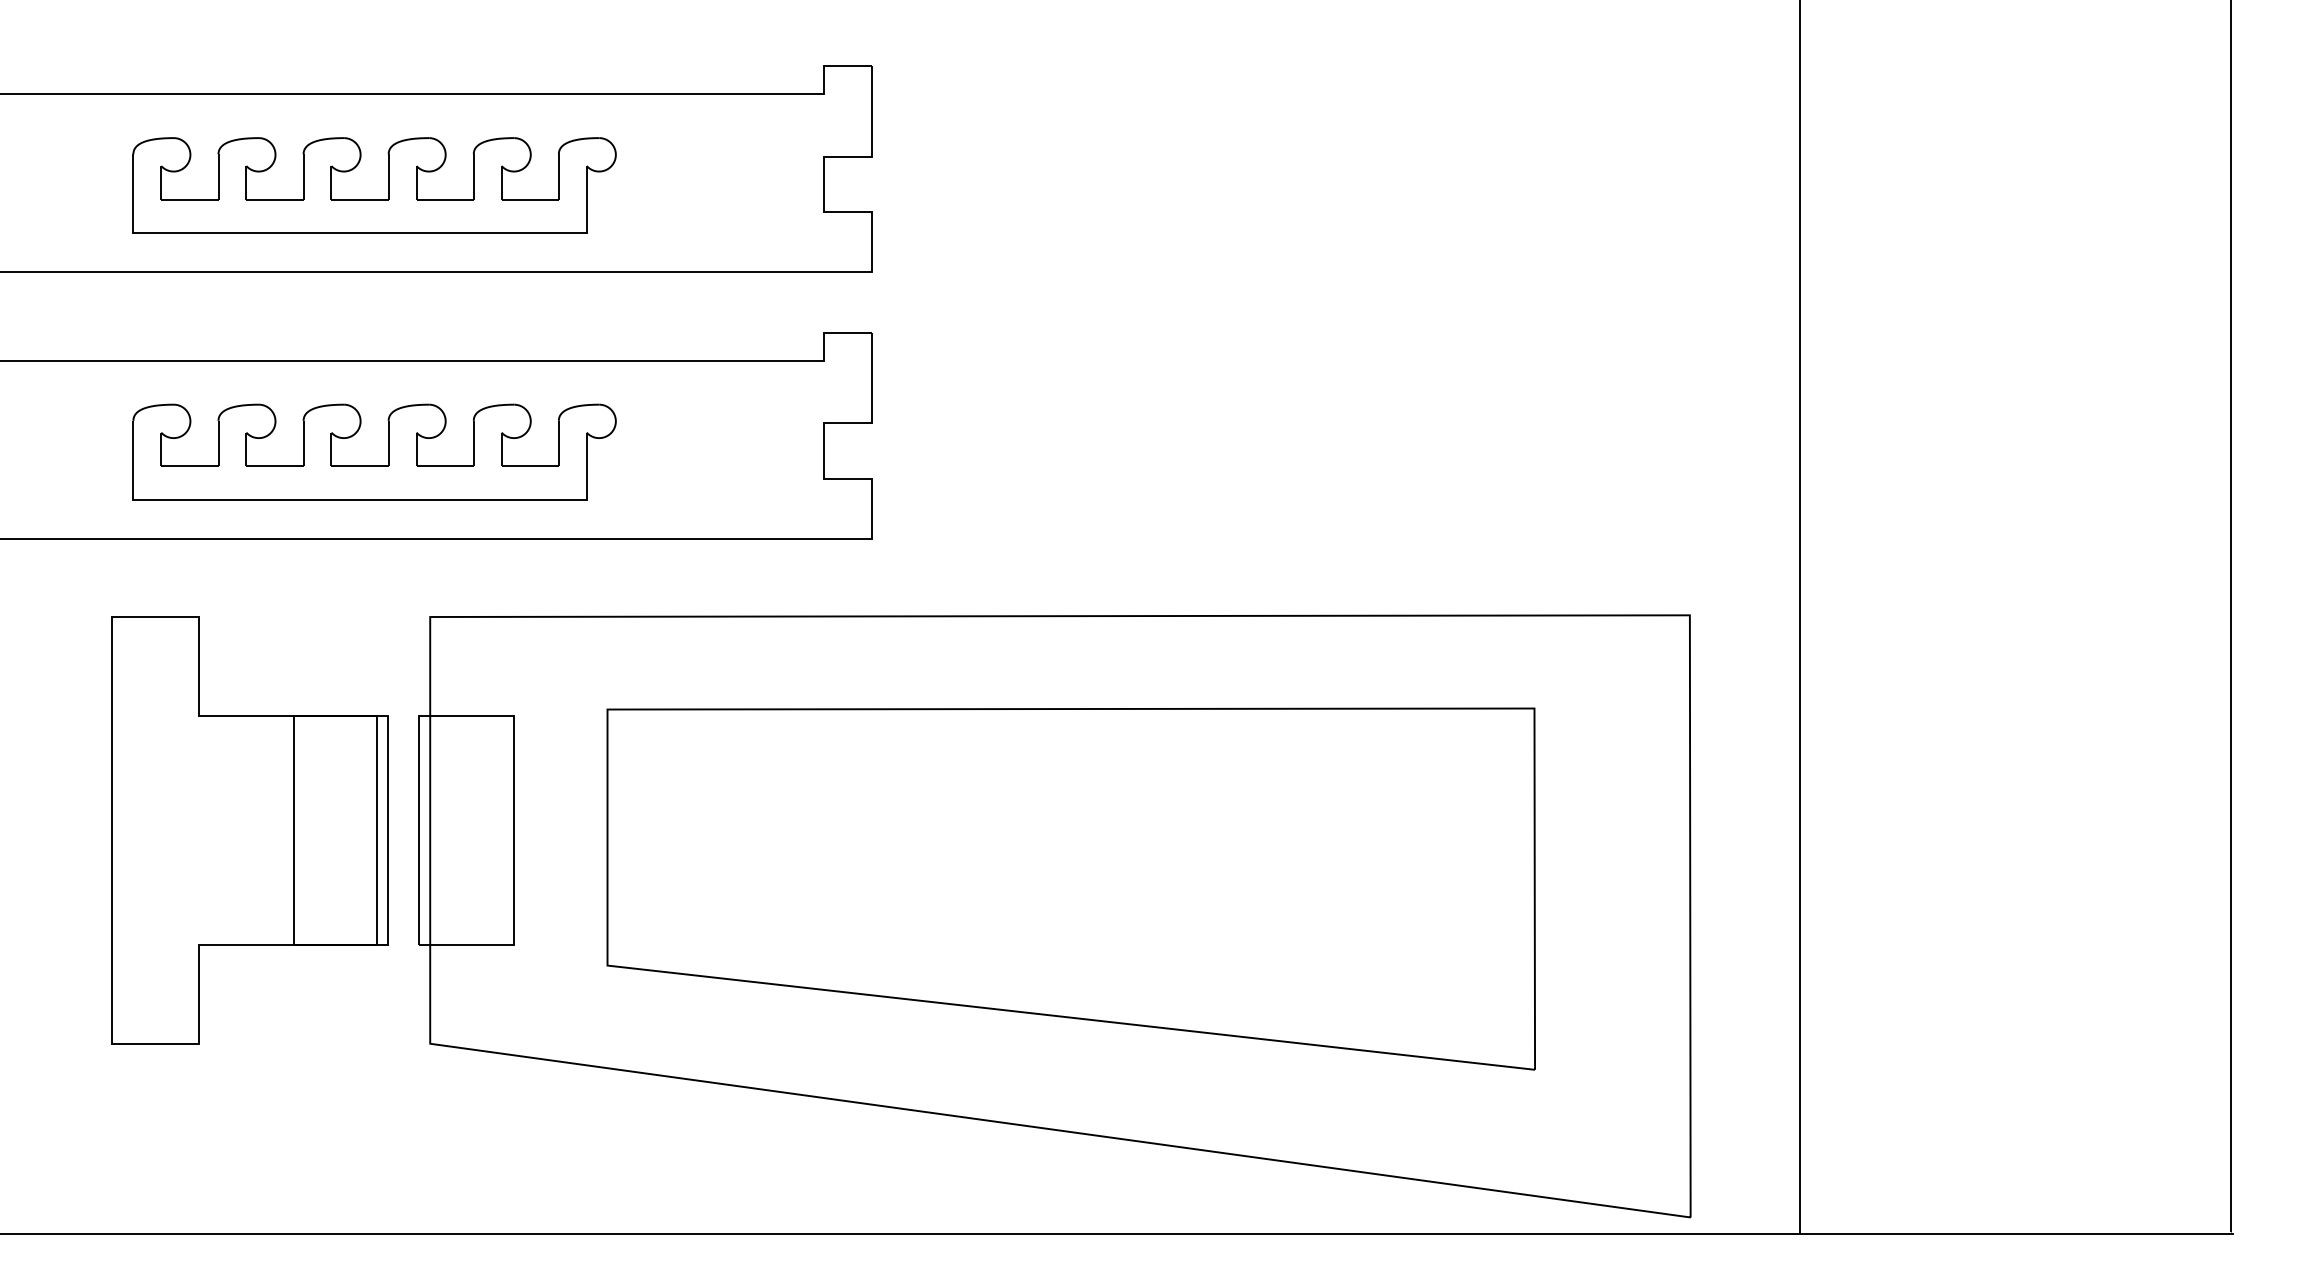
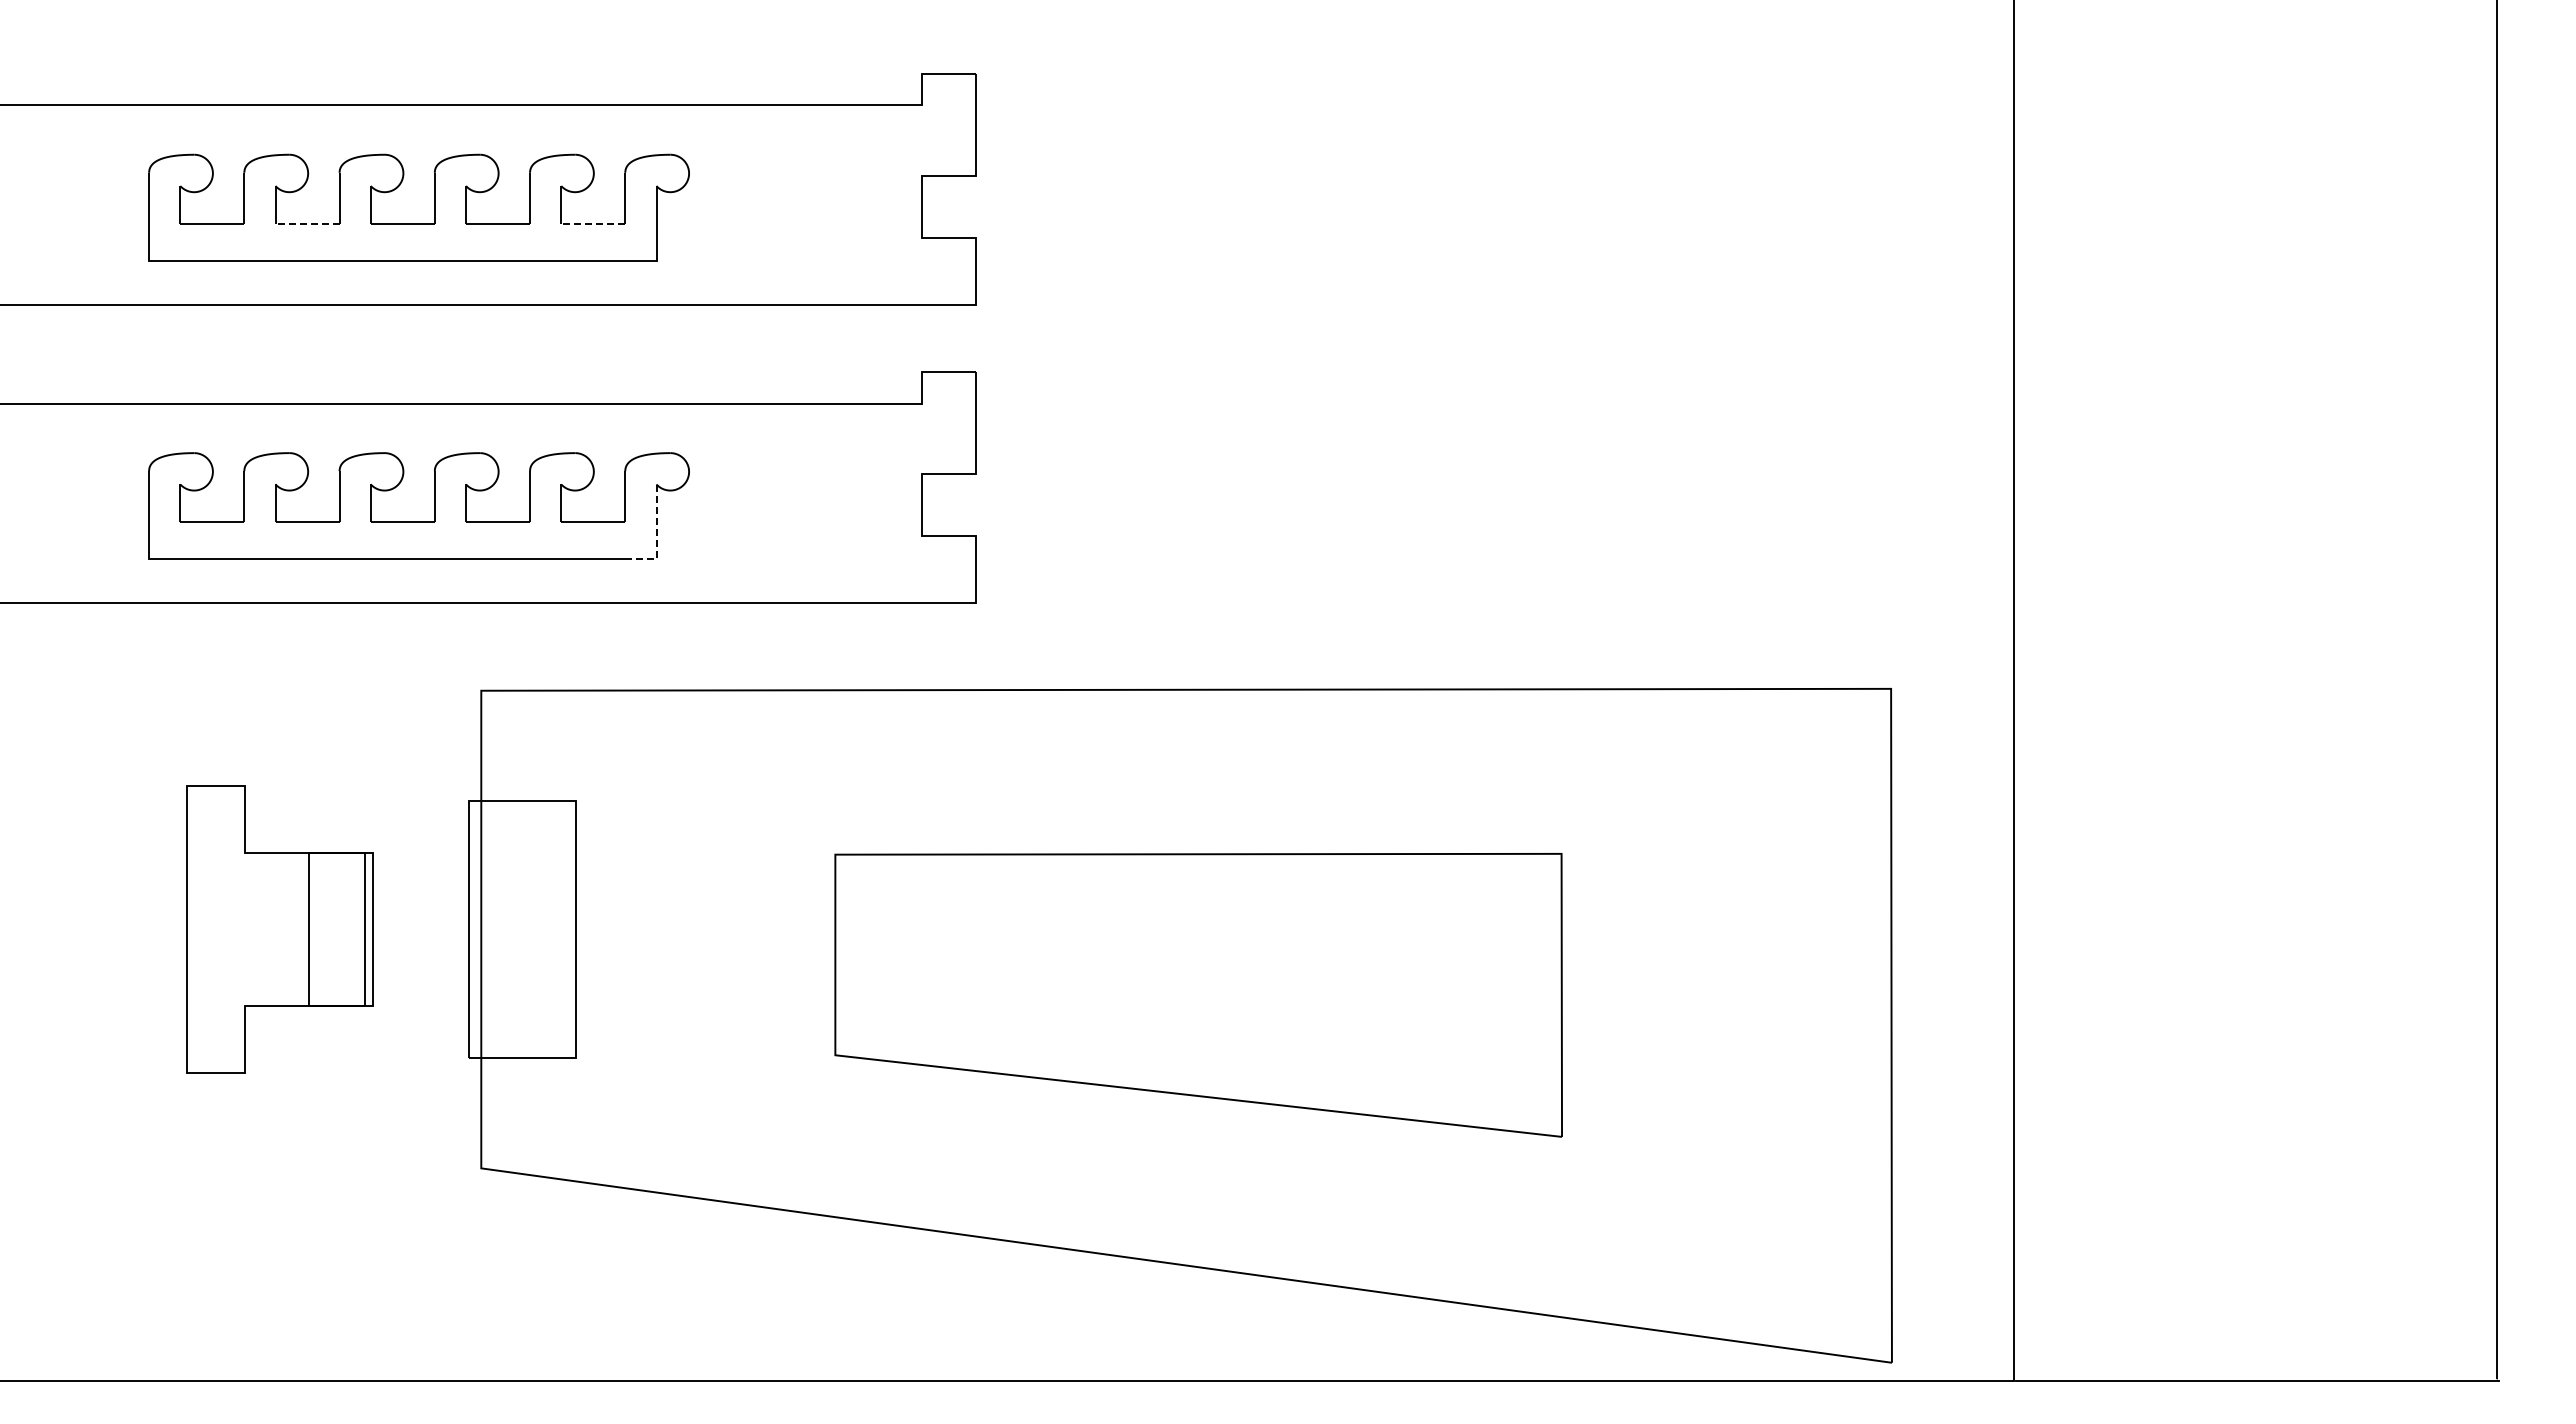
line: (274, 199) -> (307, 223), solid -> dashed
line: (529, 199) -> (592, 223), solid -> dashed
line: (586, 480) -> (656, 537), solid -> dashed
part: (249, 830) -> (279, 929), size x0.6
part: (1071, 889) -> (1198, 995), size x0.7

